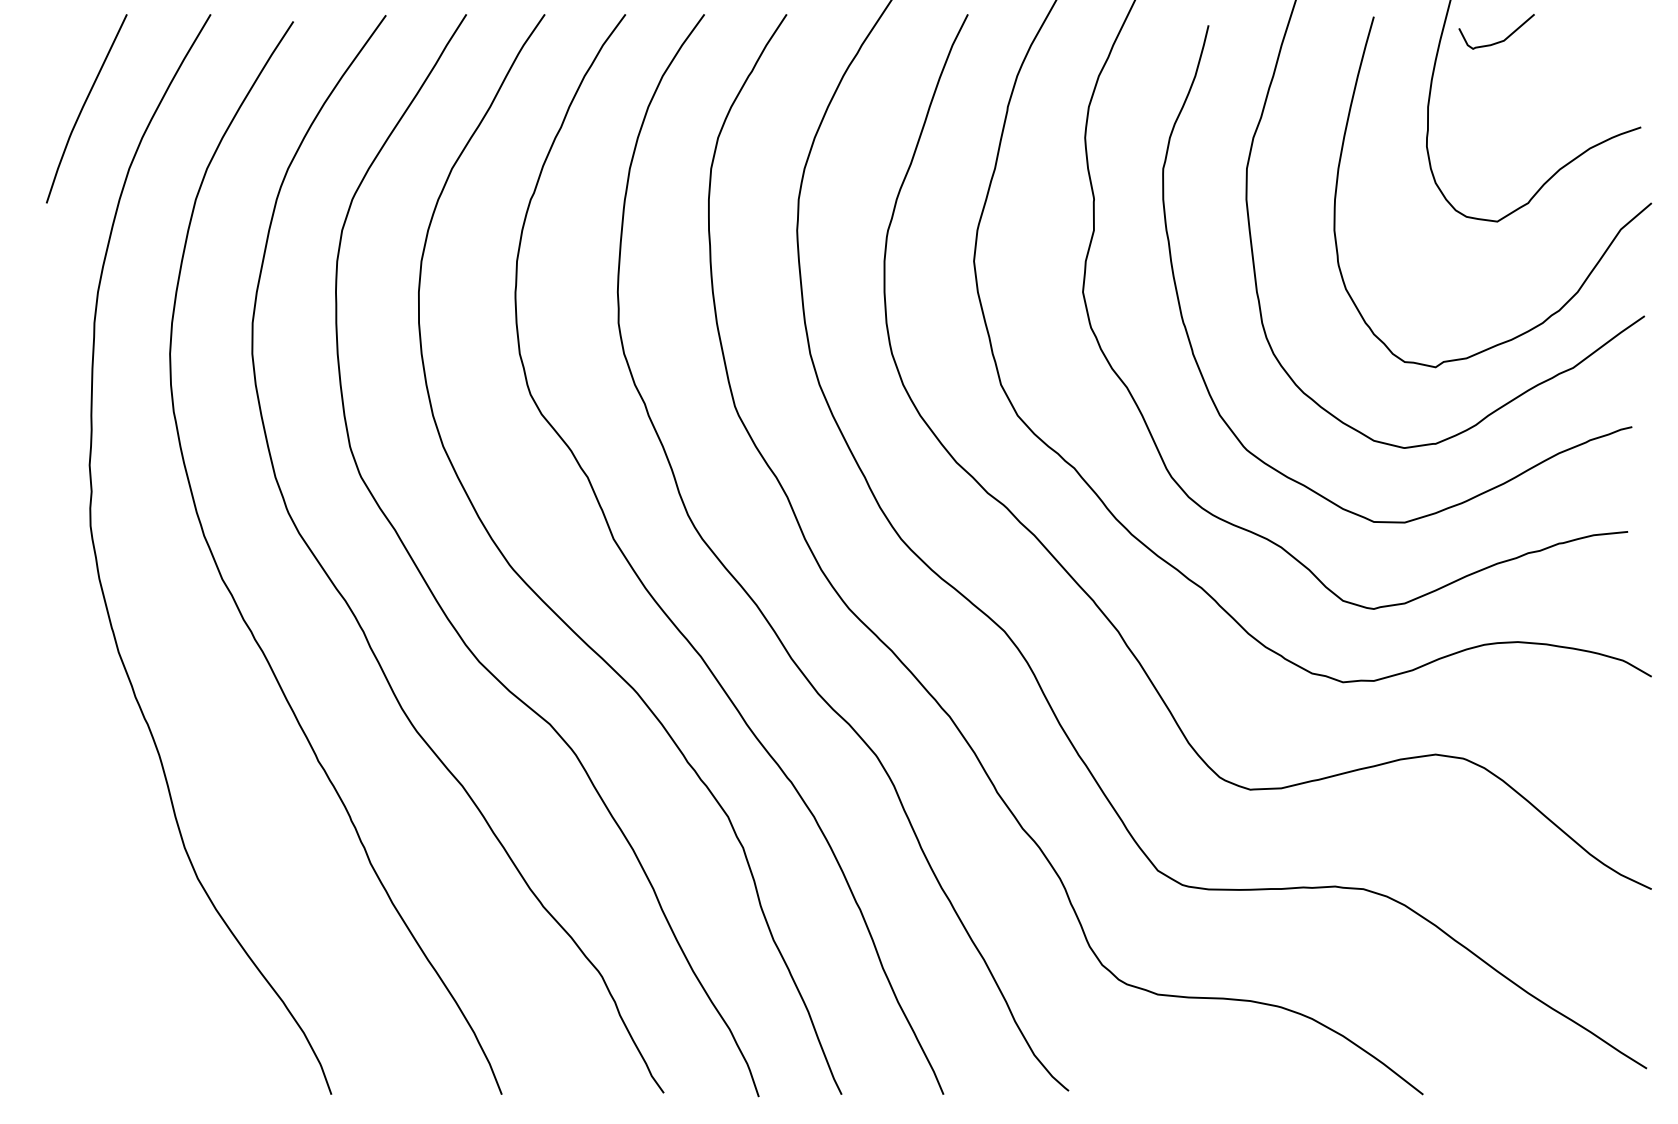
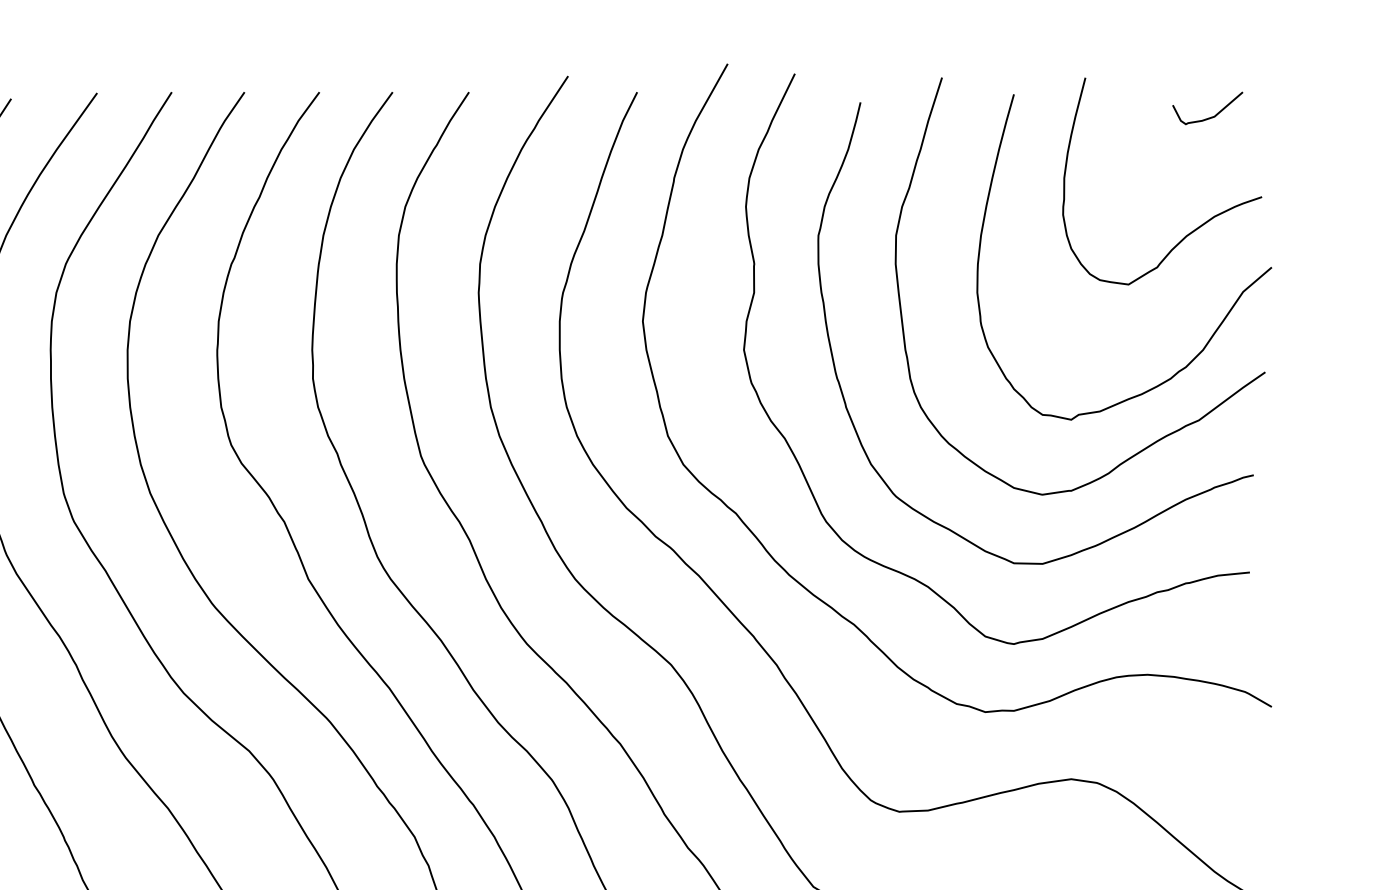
curve: (1498, 41) -> (1209, 117), moved

